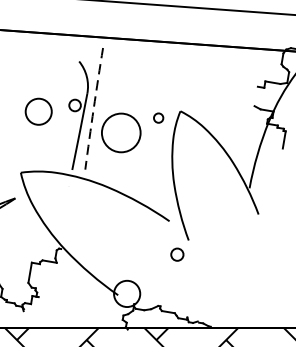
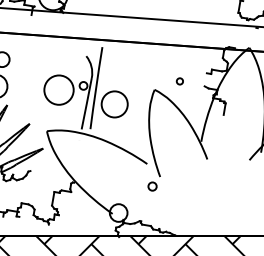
arc: (94, 109) -> (96, 88), dashed -> solid
circle: (37, 110) -> (58, 89), size x1.67
circle: (158, 118) -> (179, 81), moved

